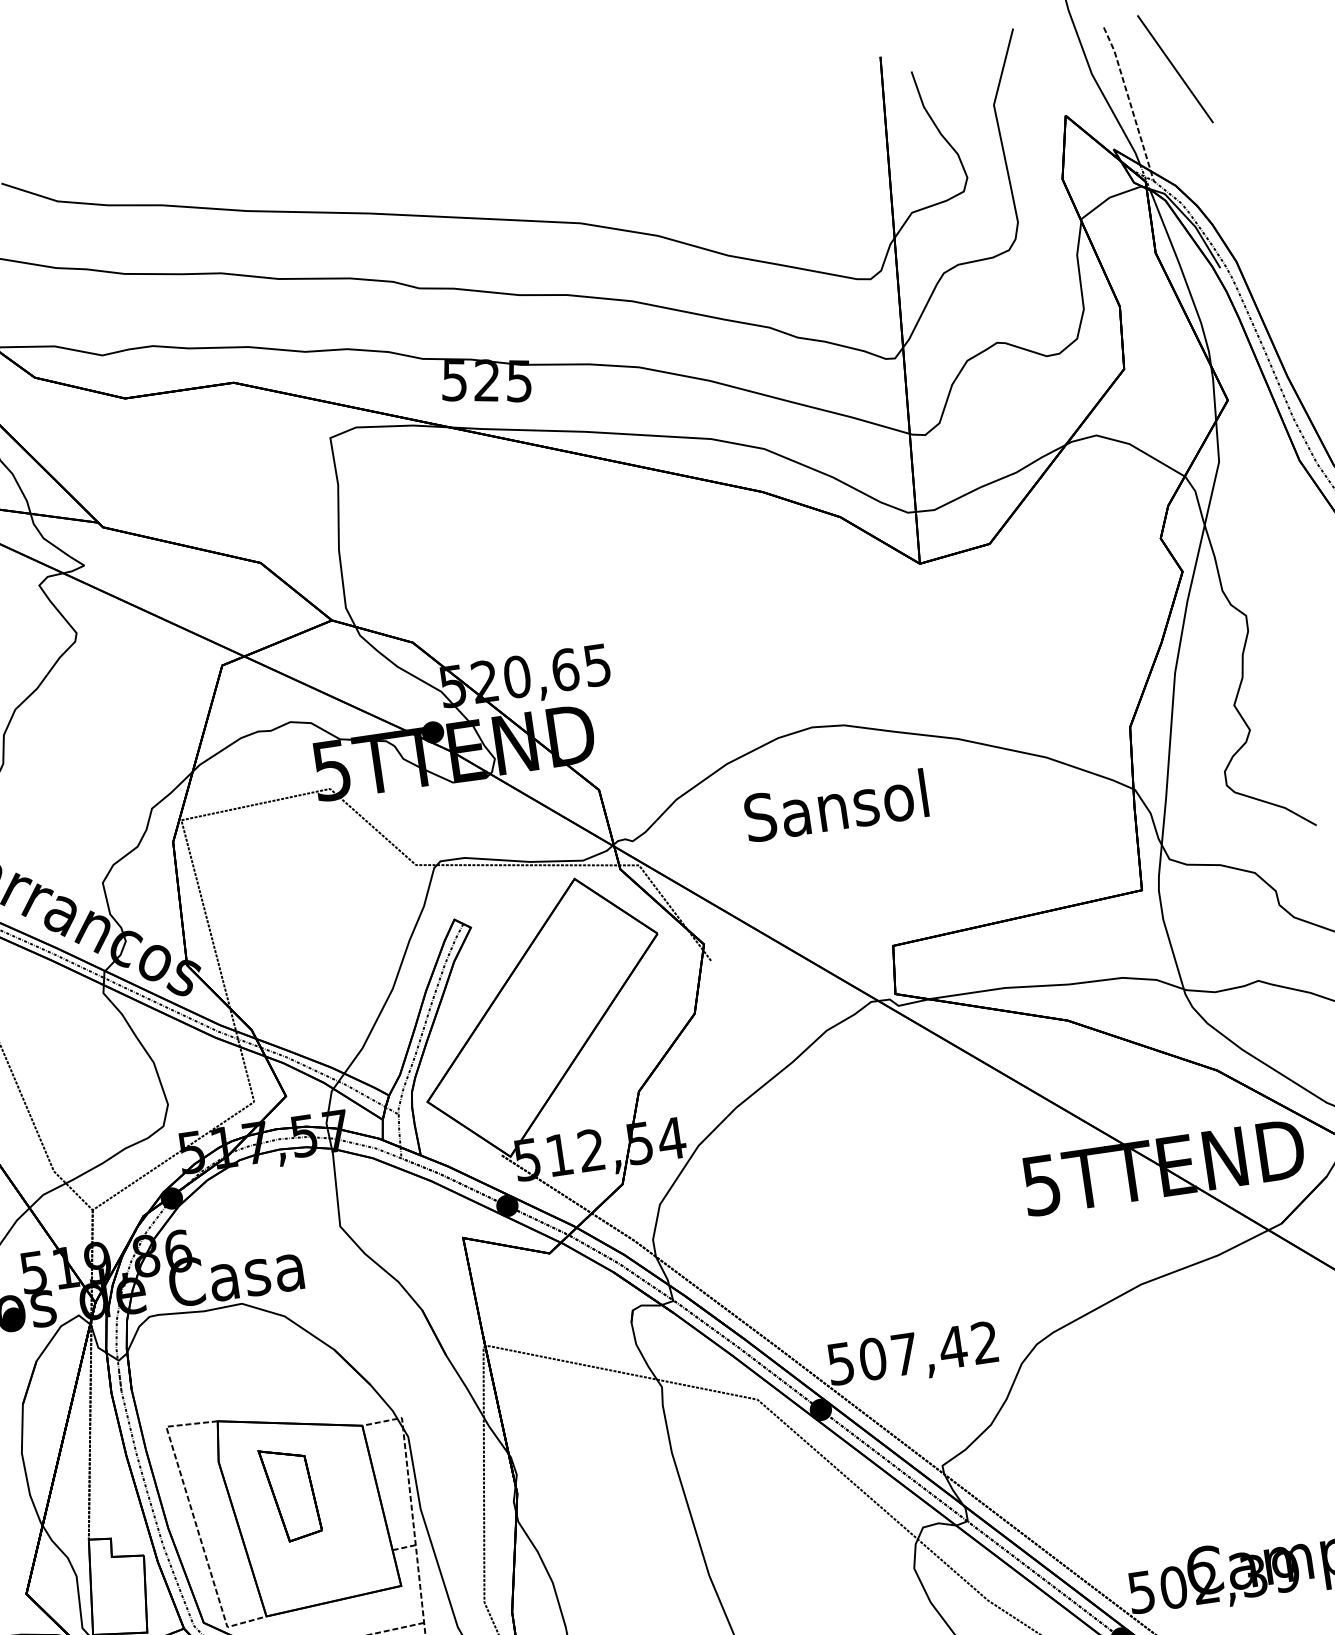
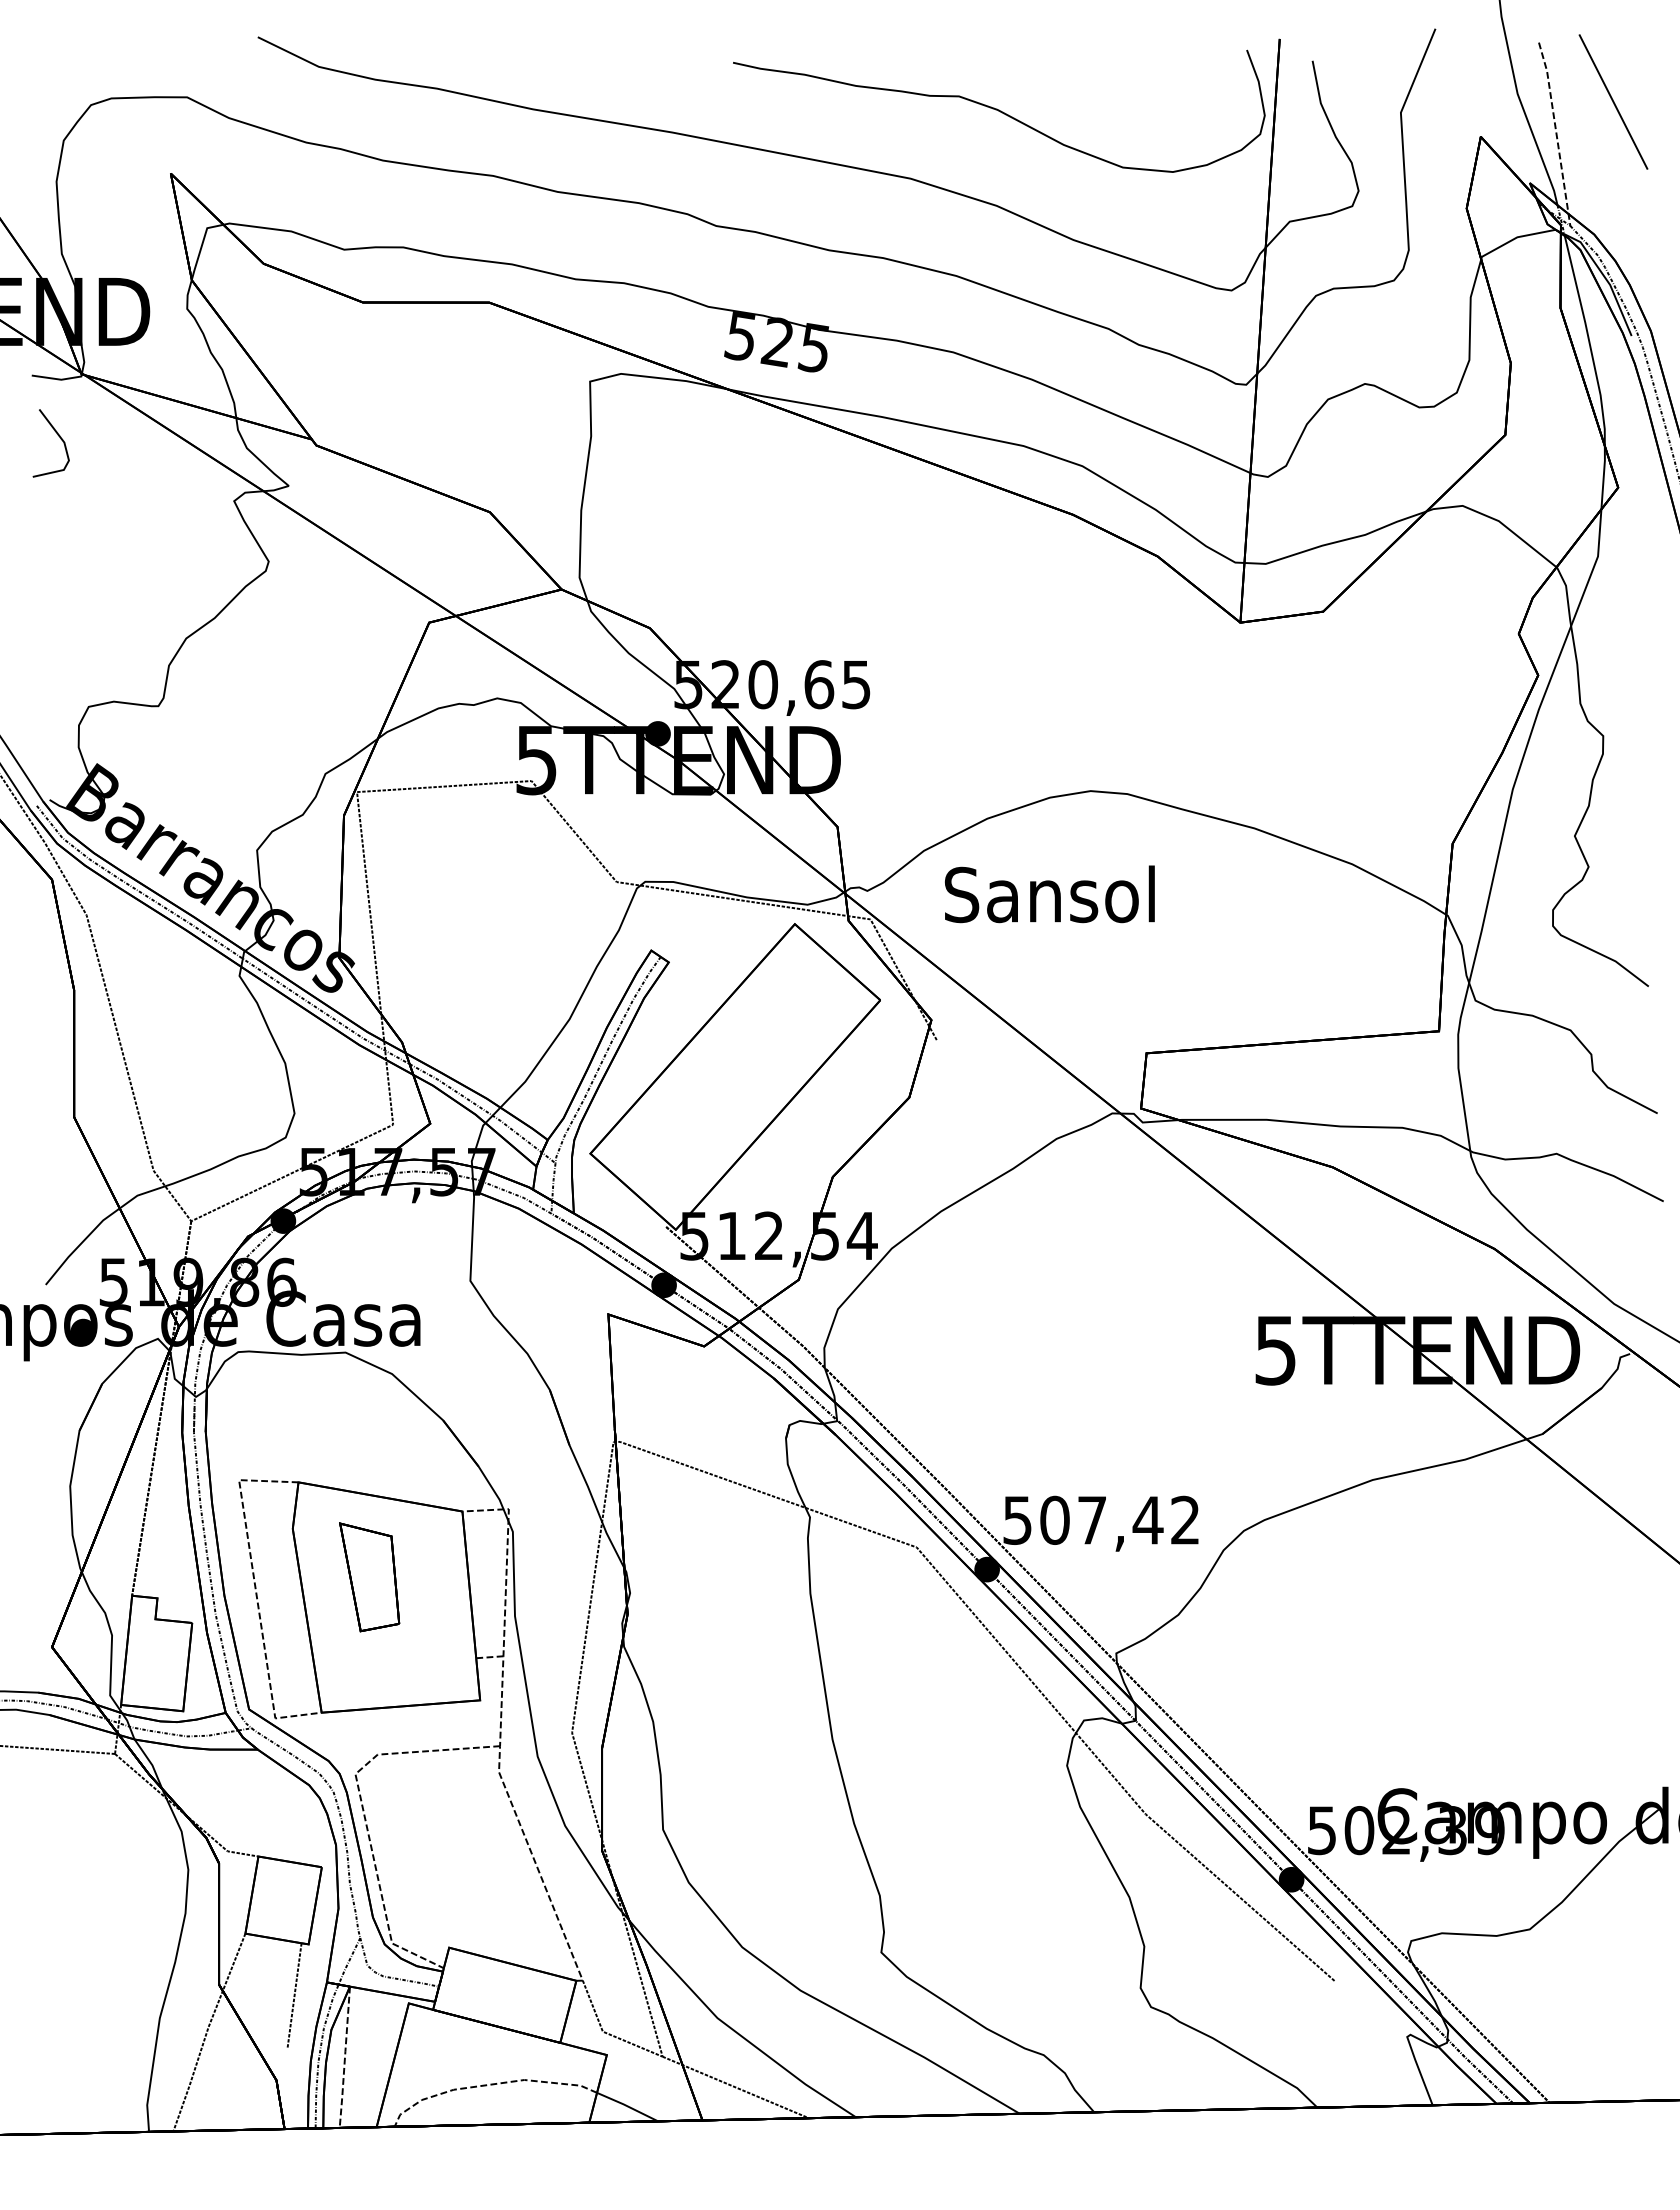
part: (648, 153) -> (999, 110), added
text: (835, 805) -> (1049, 894), moved

